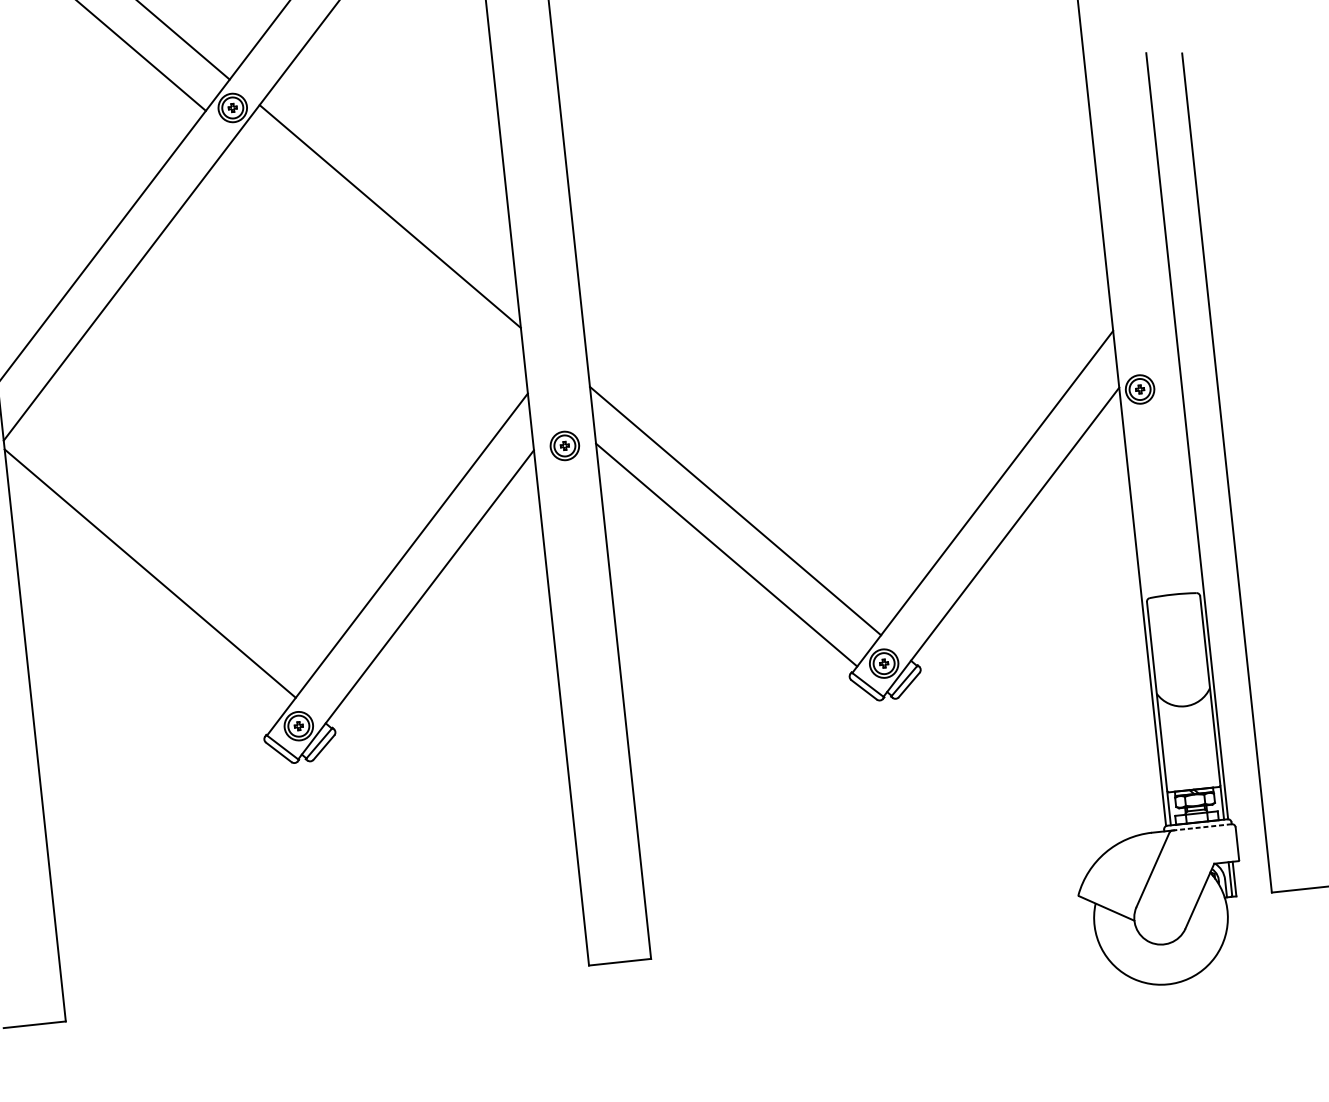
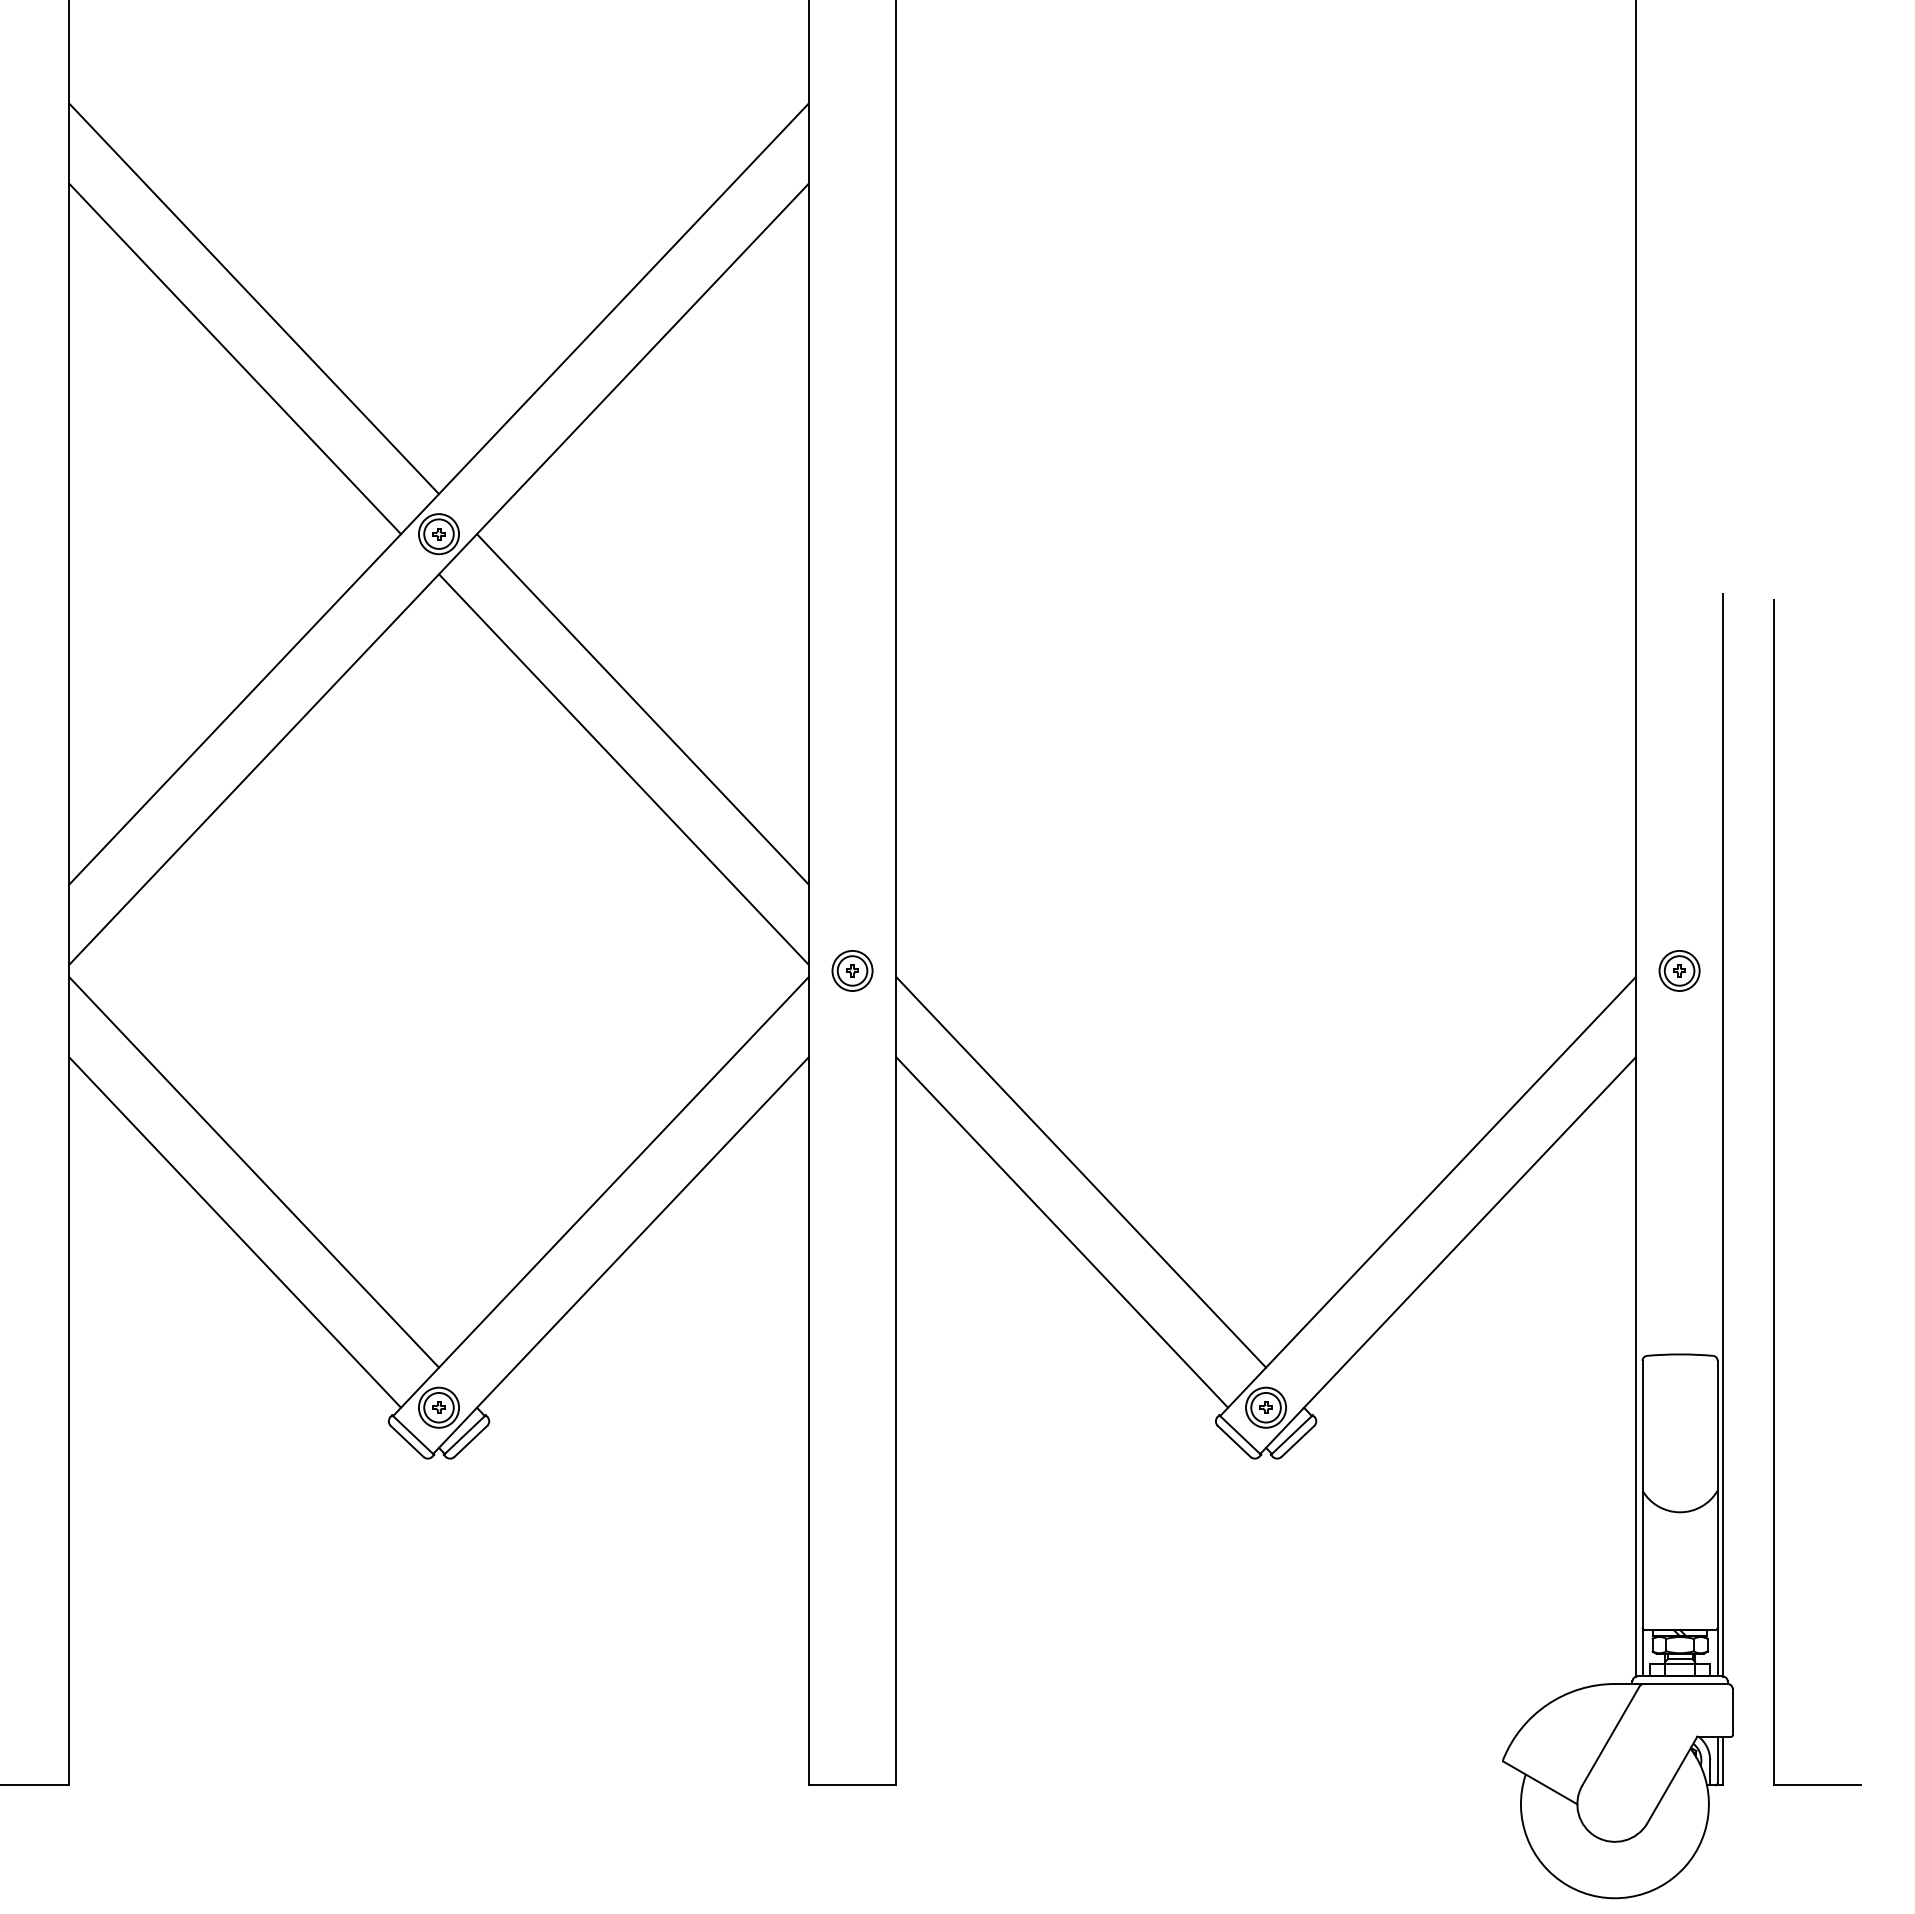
line: (381, 260) -> (623, 769), added
part: (1139, 389) -> (1679, 970), moved
part: (564, 445) -> (852, 970), moved
line: (141, 617) -> (235, 1232), added
line: (1201, 827) -> (1685, 1683), dashed -> solid

